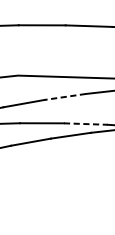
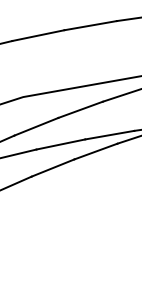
line: (65, 96) -> (80, 109), dashed -> solid
line: (85, 124) -> (109, 135), dashed -> solid

